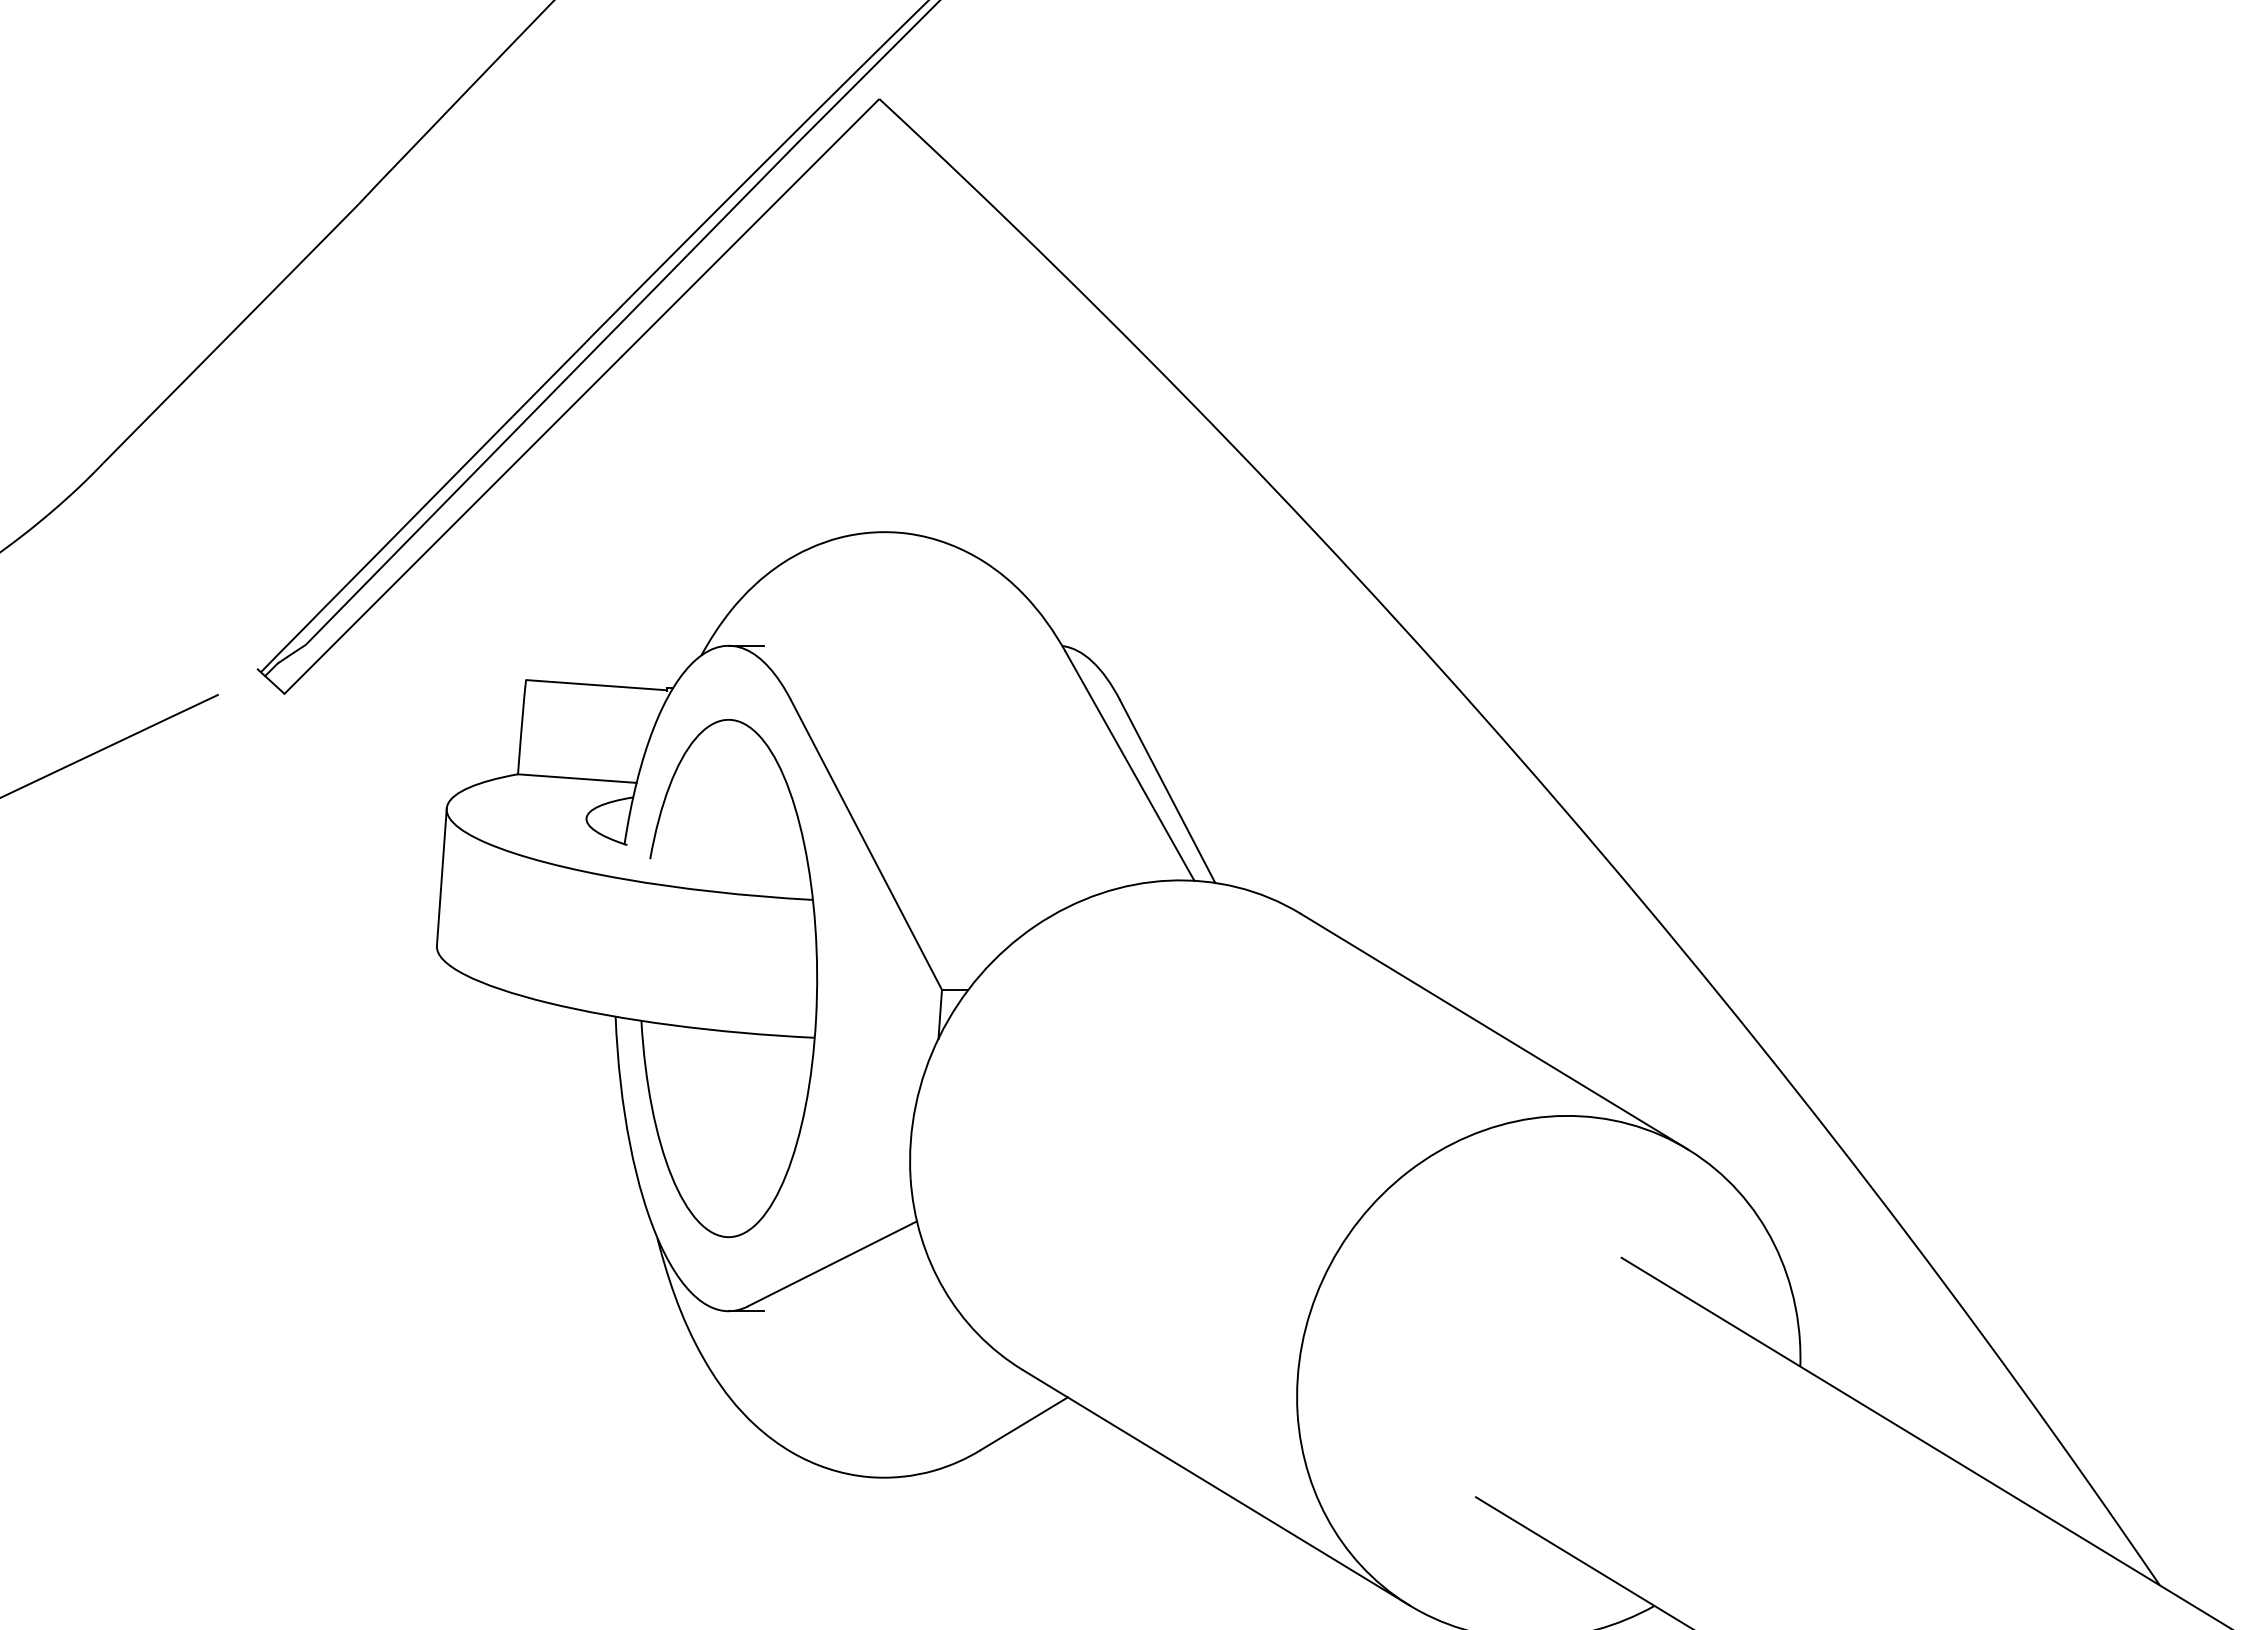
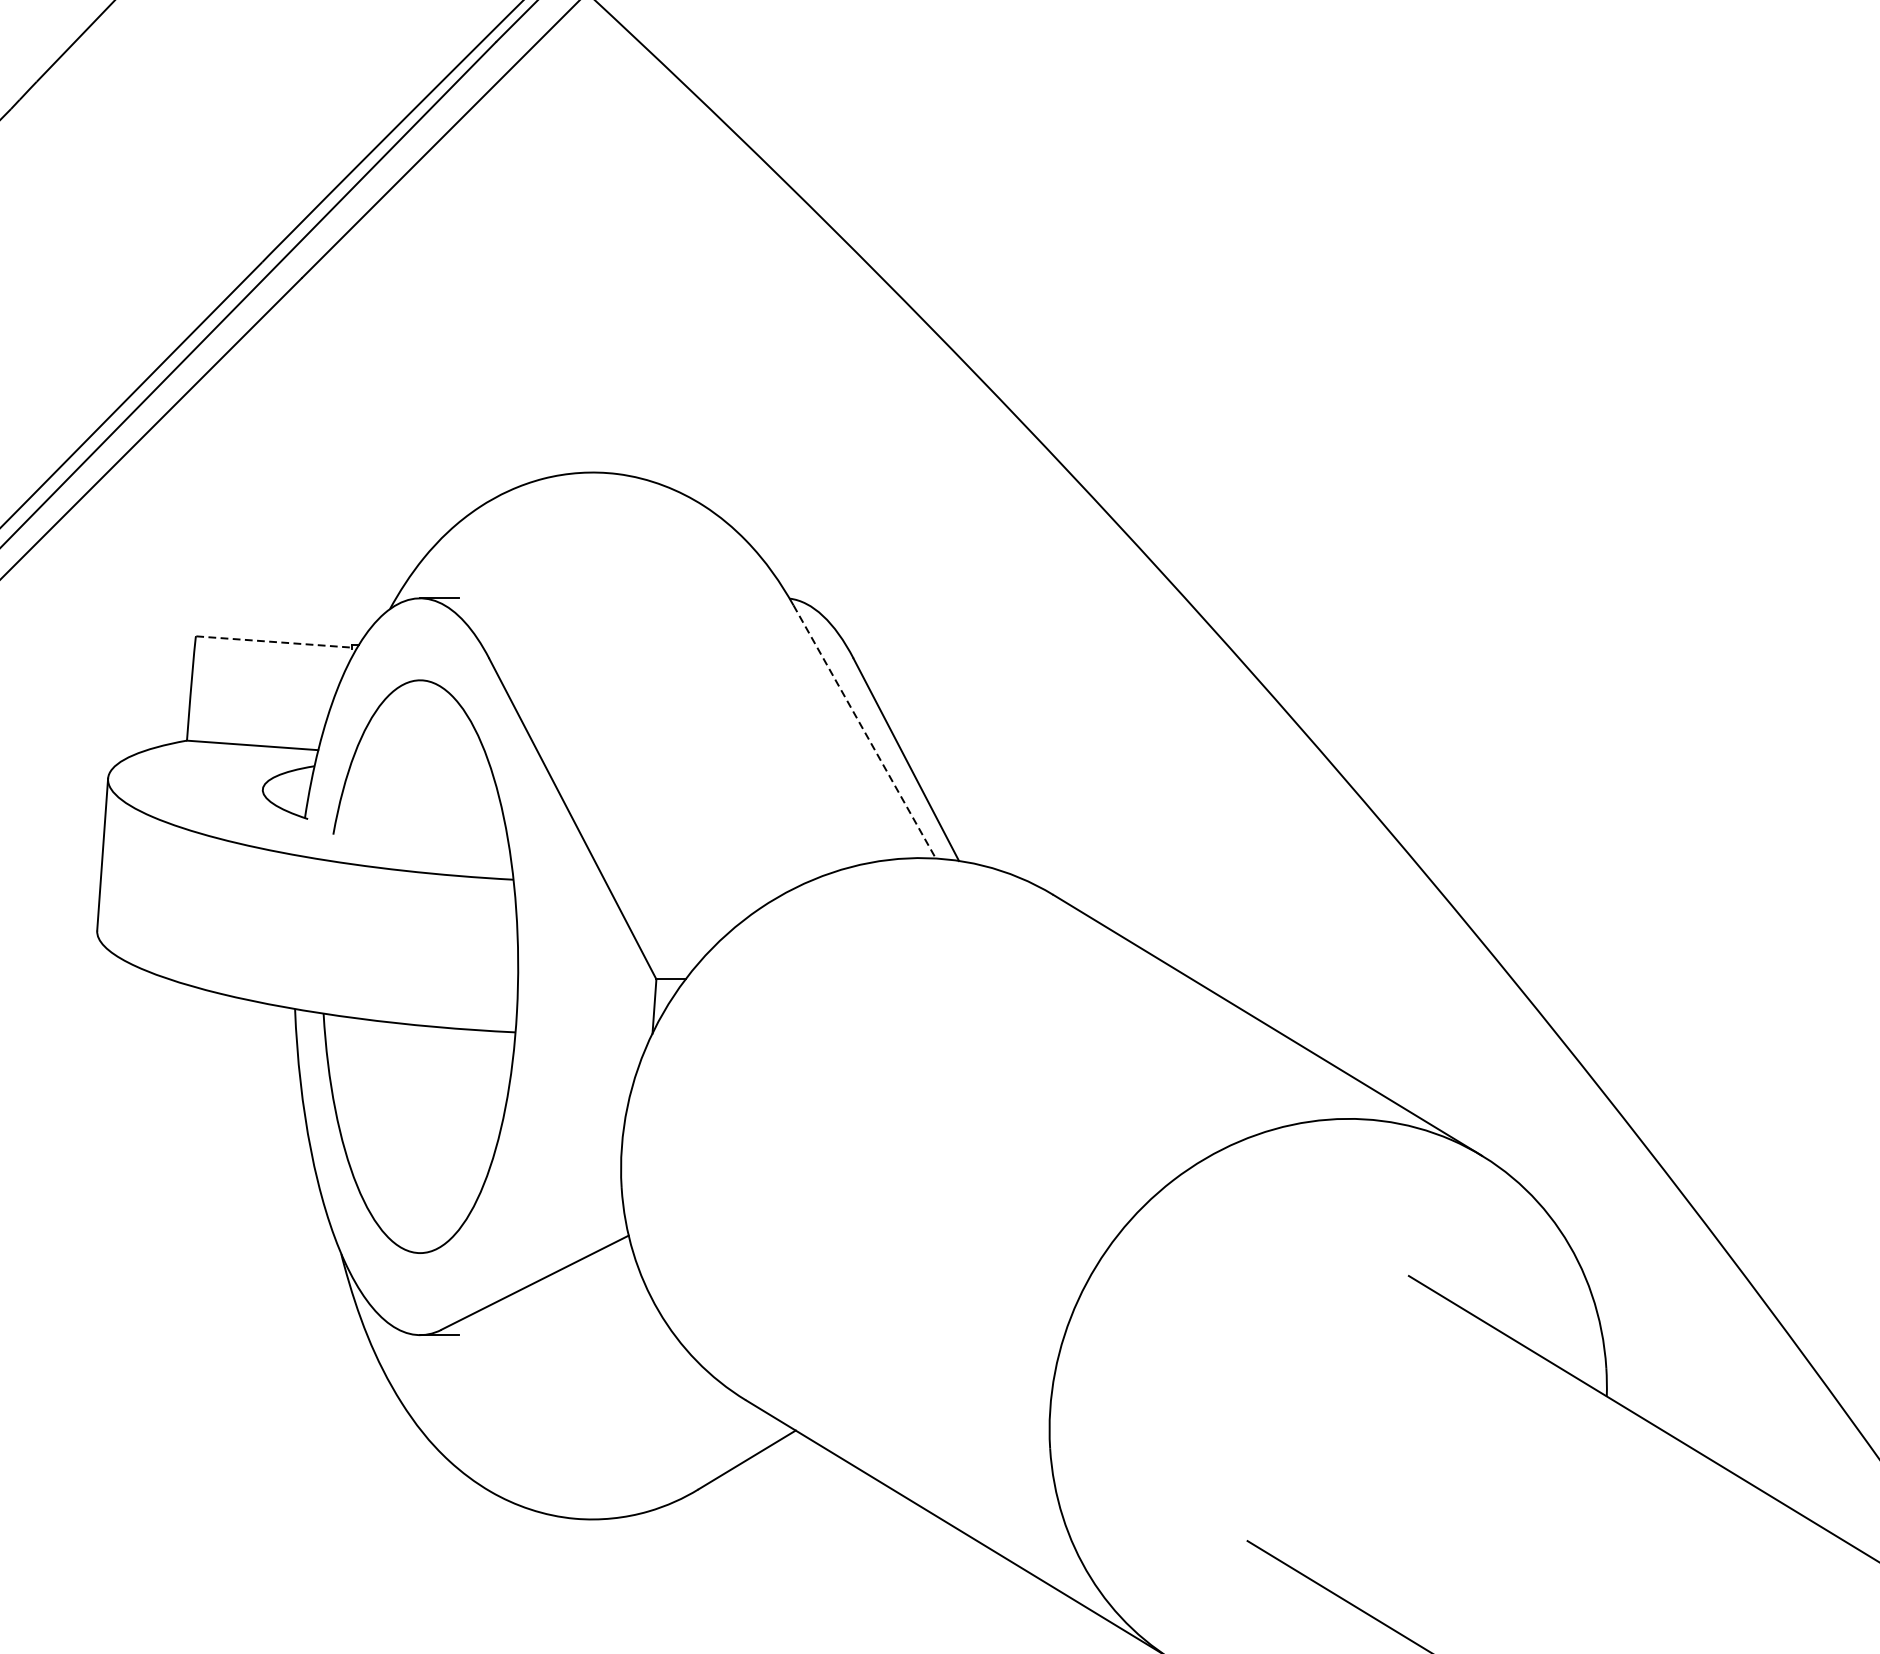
line: (597, 685) -> (274, 642), solid -> dashed
line: (1130, 766) -> (865, 732), solid -> dashed

